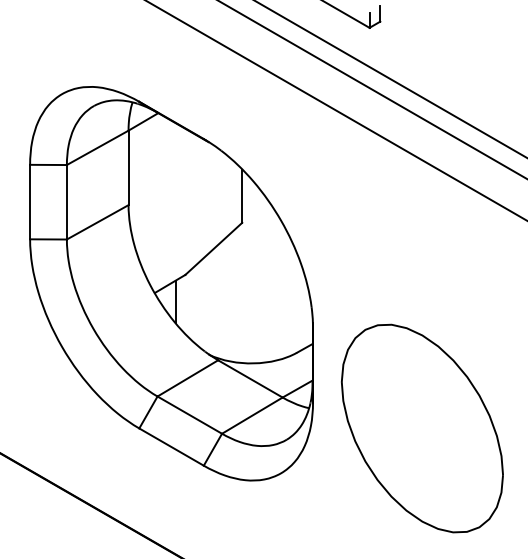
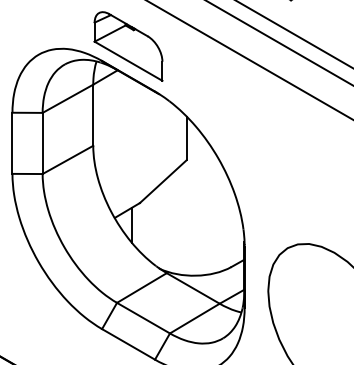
part: (171, 83) -> (128, 45), added

